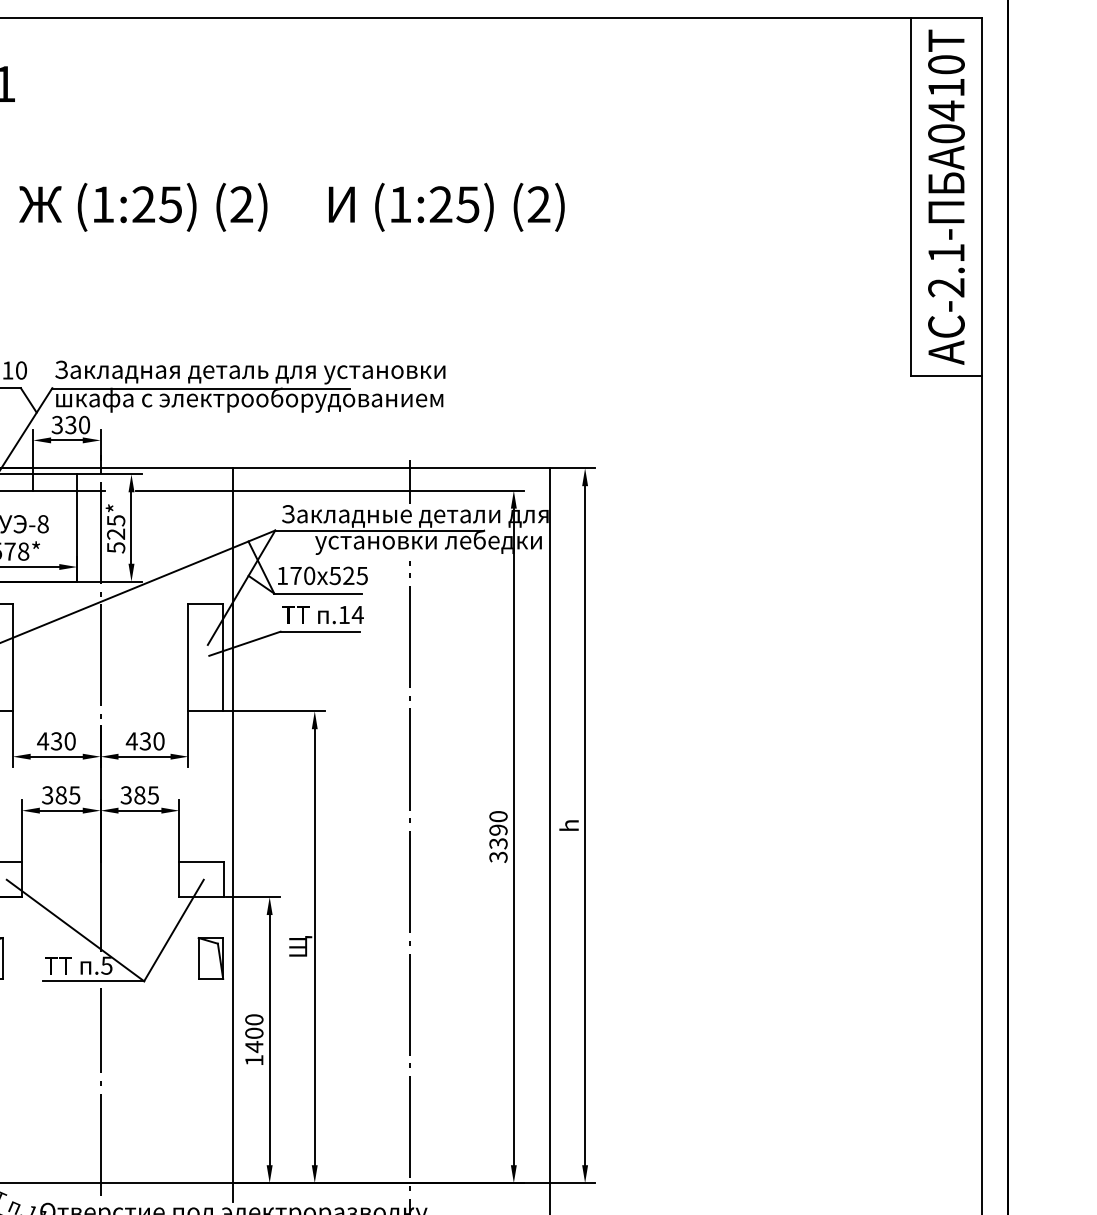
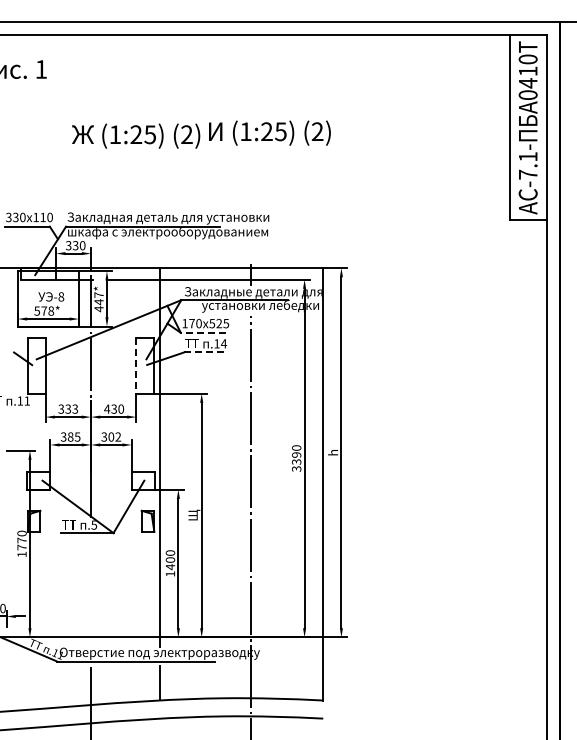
text: (144, 206) -> (136, 135), moved
text: (945, 287) -> (527, 174), -2.1- -> -7.1-
text: (115, 534) -> (98, 302), 525* -> 447*
line: (318, 593) -> (203, 332), solid -> dashed
line: (320, 631) -> (204, 352), solid -> dashed
line: (188, 656) -> (136, 365), solid -> dashed
text: (57, 740) -> (68, 408), 430 -> 333
text: (146, 794) -> (114, 436), 385 -> 302
line: (101, 1092) -> (91, 590), removed

